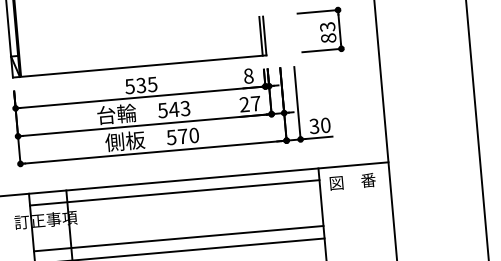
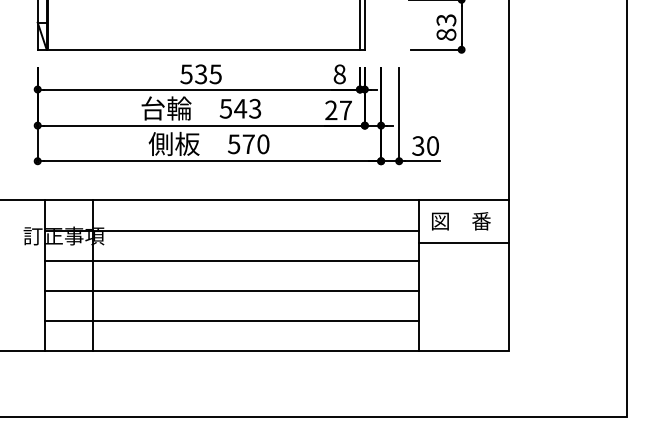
line: (174, 192) -> (231, 230), moved
line: (355, 198) -> (463, 242), added
line: (178, 238) -> (231, 260), moved

